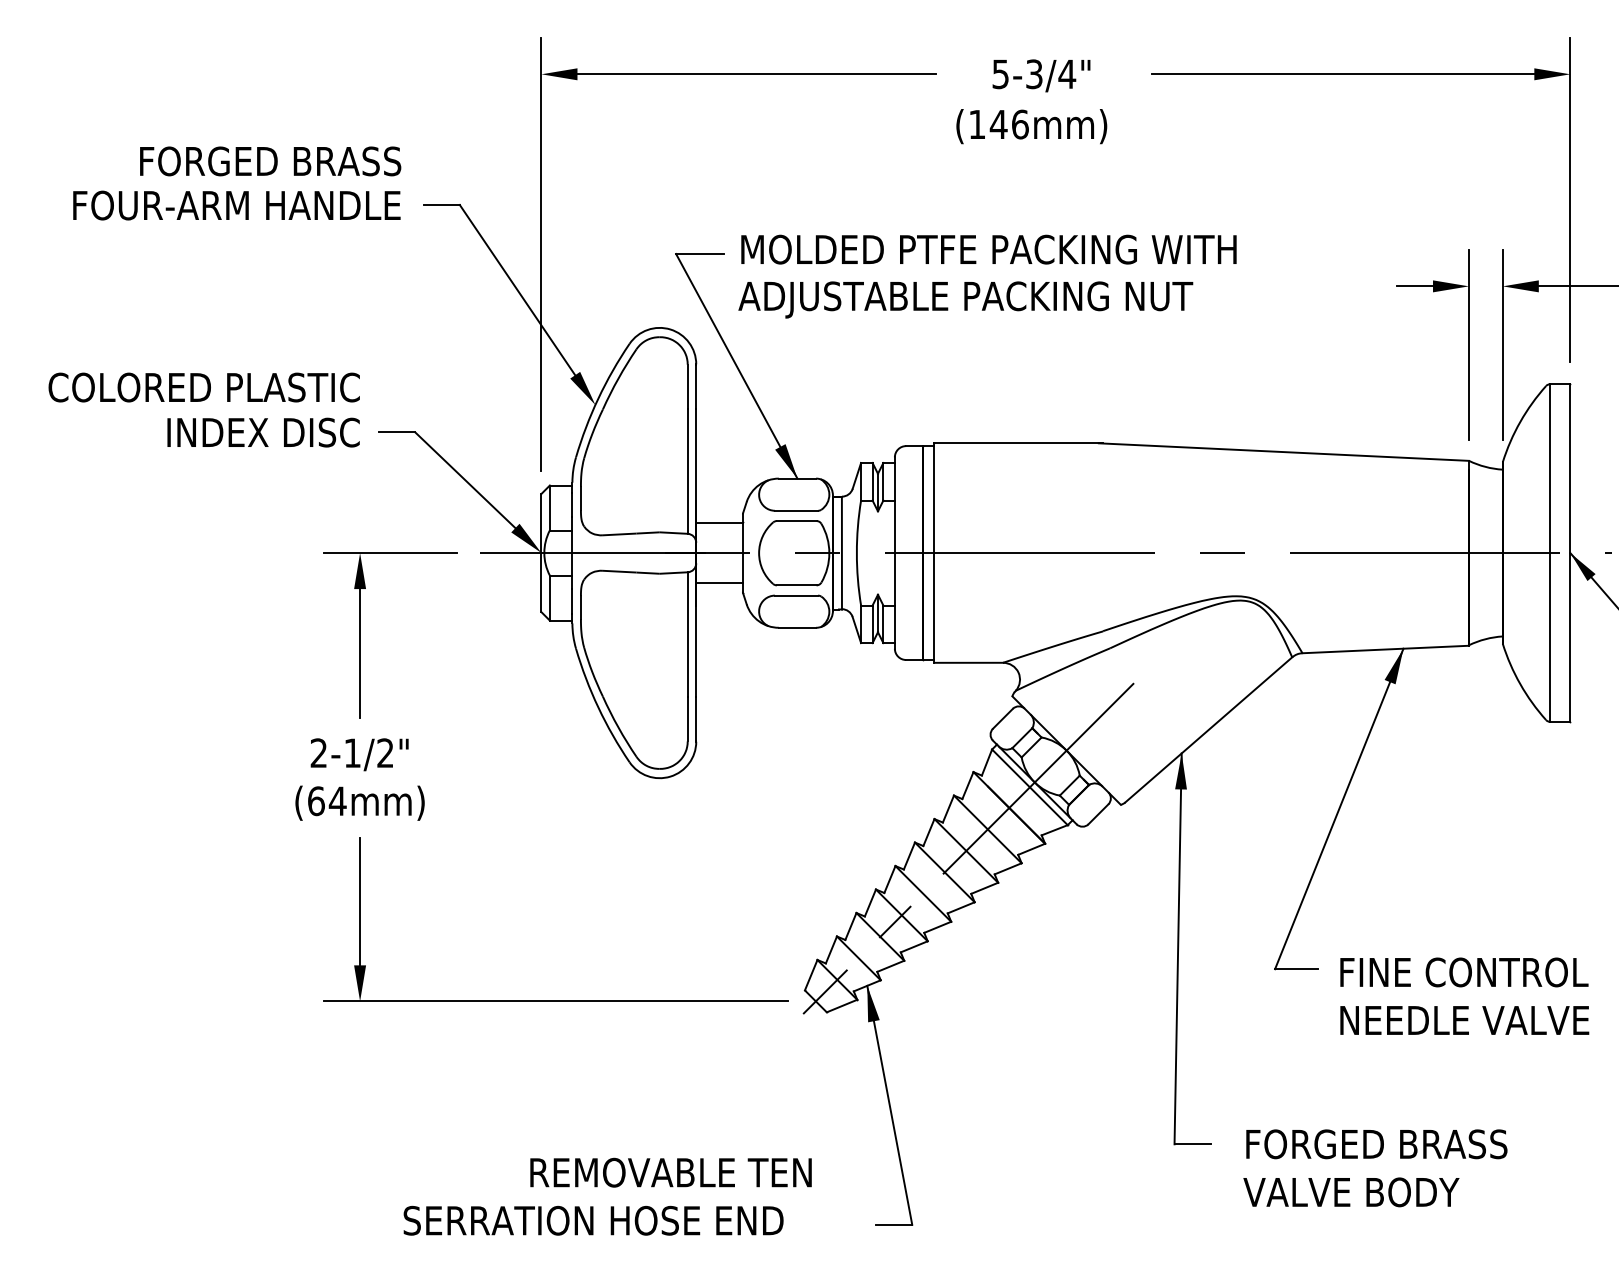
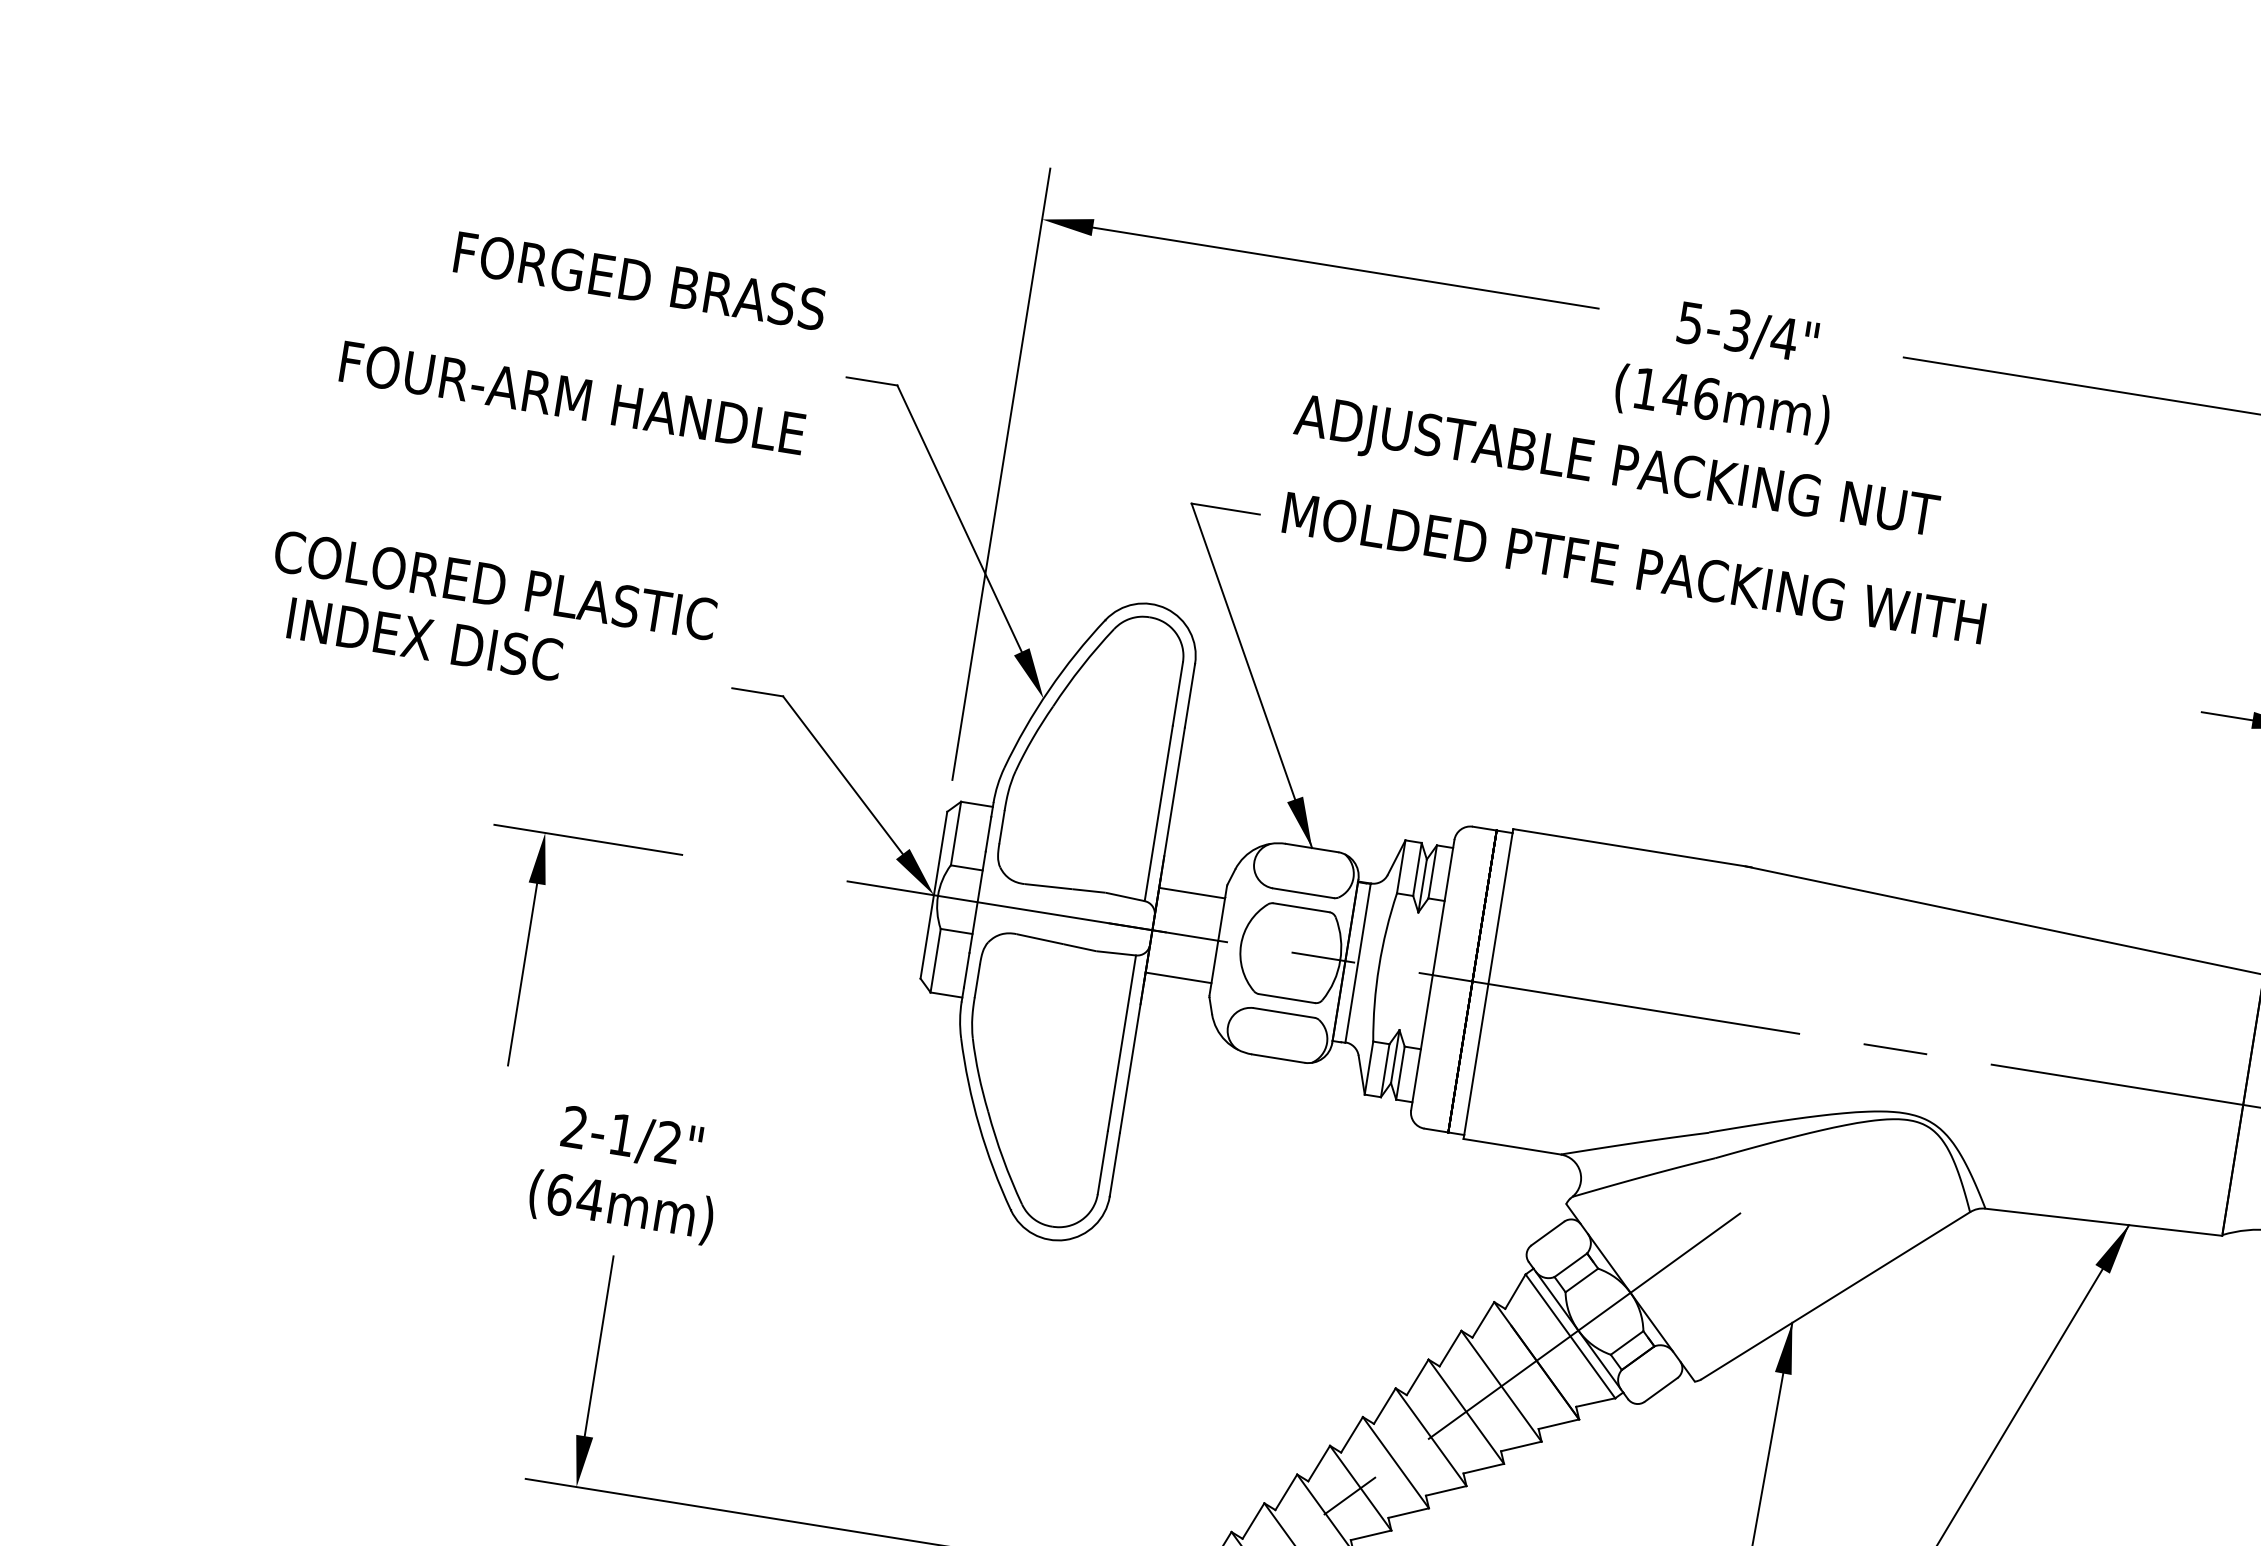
text: (236, 205) -> (572, 397), moved
text: (965, 299) -> (1616, 469), moved
text: (263, 432) -> (424, 639), moved
part: (360, 635) -> (527, 949), moved

